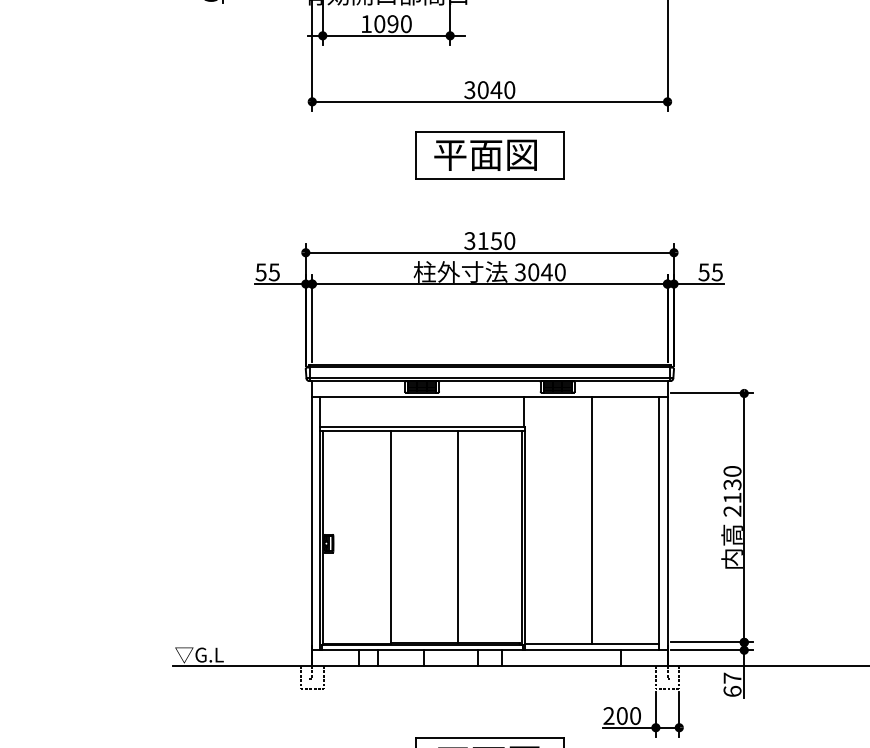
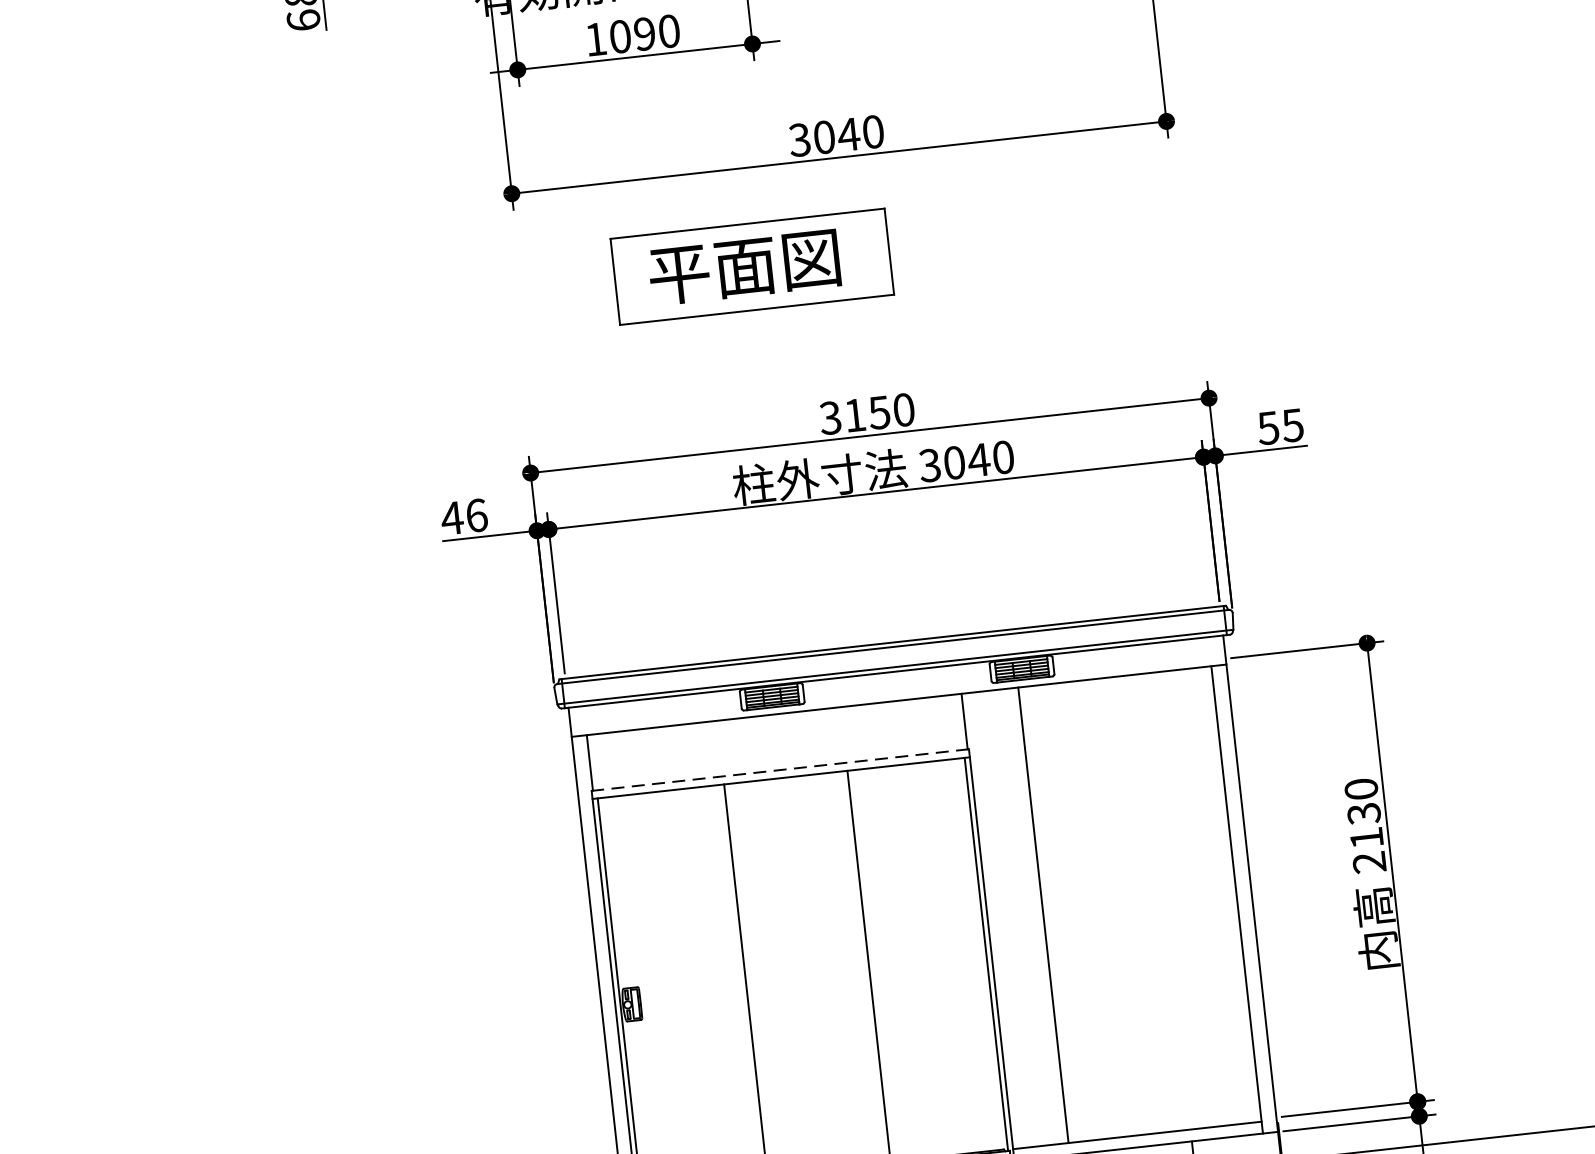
part: (489, 155) -> (751, 267), moved
text: (267, 272) -> (464, 517), 55 -> 46
line: (421, 426) -> (779, 769), solid -> dashed
line: (591, 519) -> (1043, 913), moved

